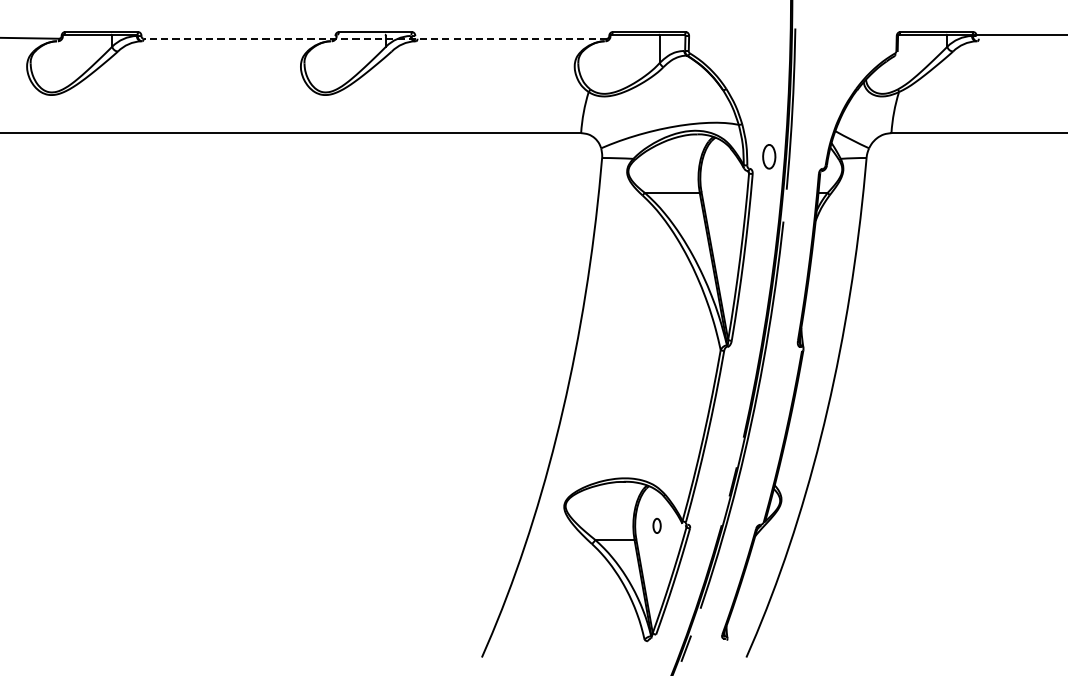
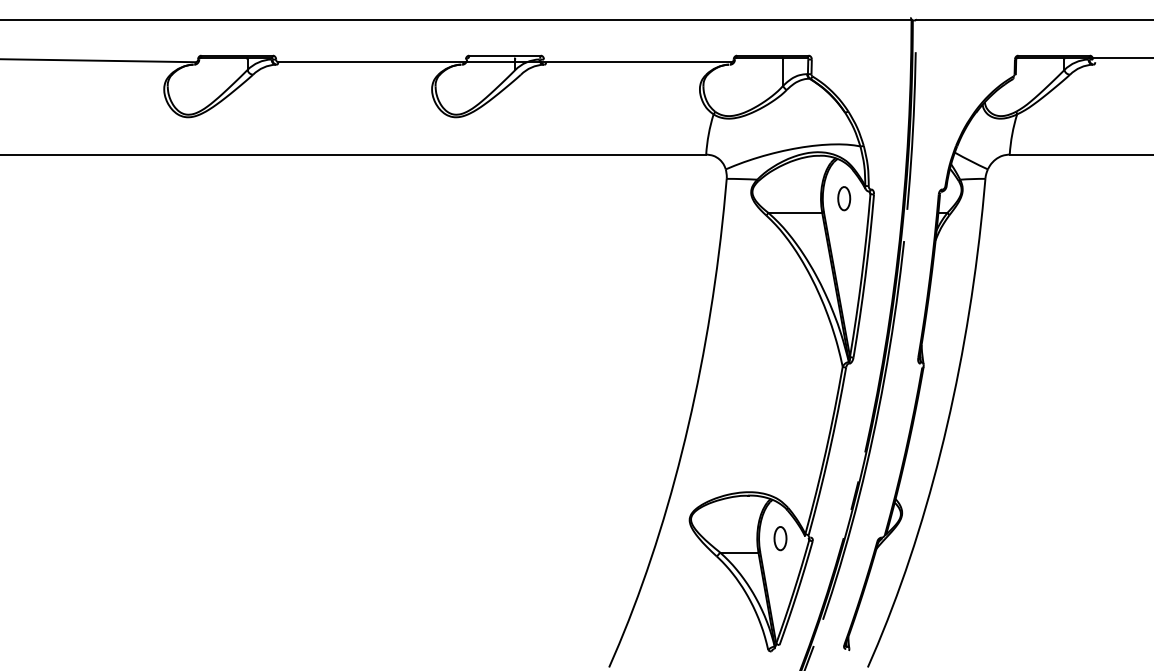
line: (374, 39) -> (504, 62), dashed -> solid
part: (769, 156) -> (844, 198), moved
part: (657, 525) -> (780, 538), size x1.67

